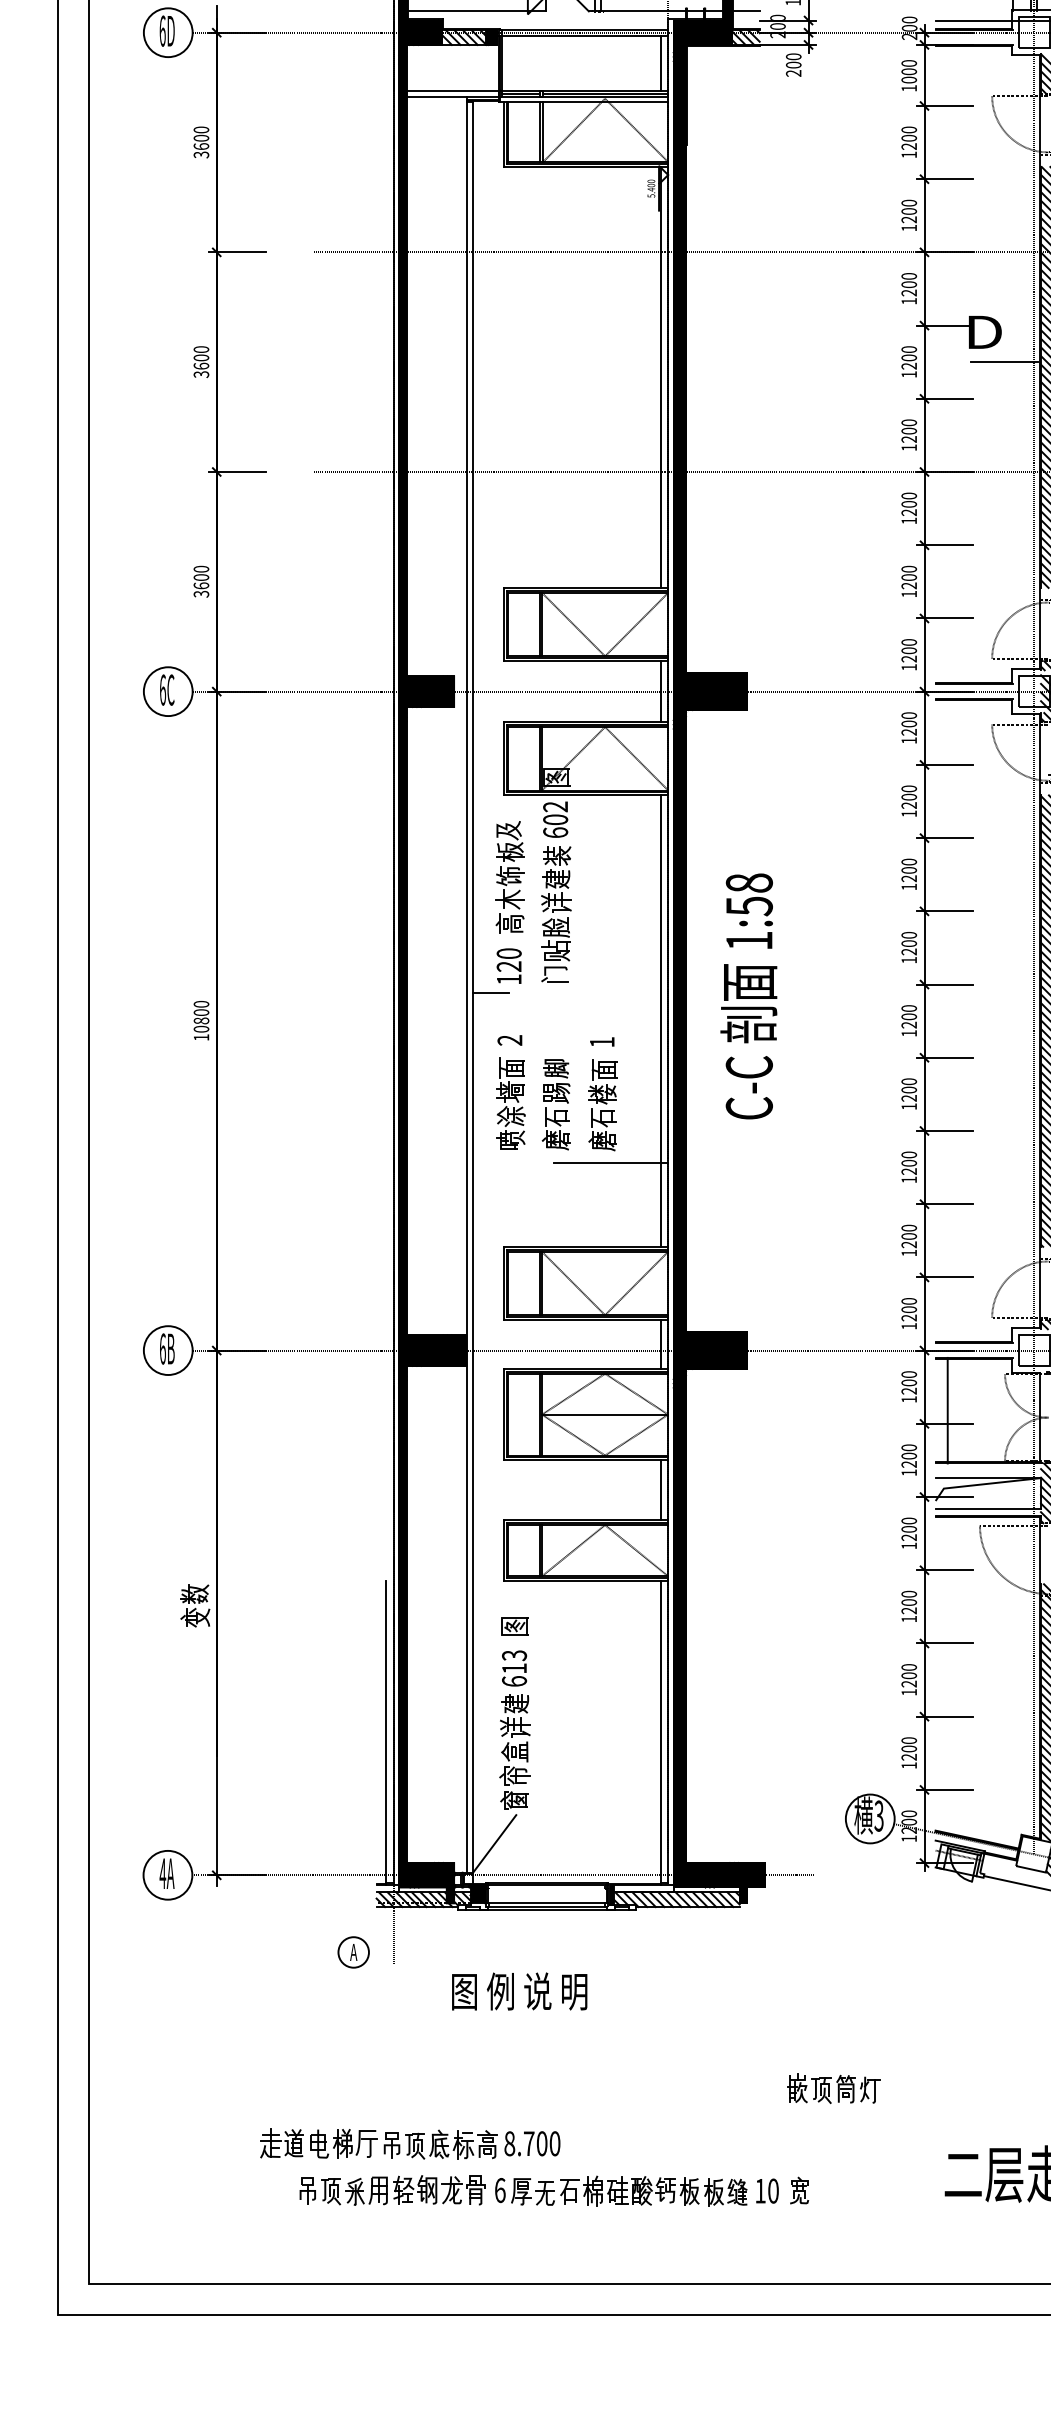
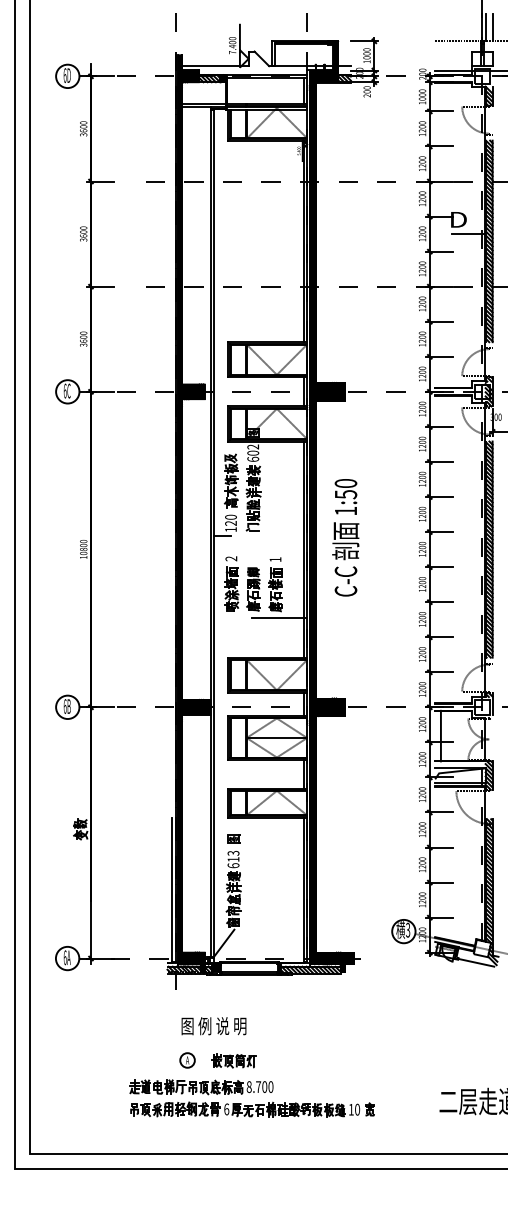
text: (748, 883) -> (345, 483), 1:58 -> 1:50
text: (161, 1873) -> (64, 957), 4A -> 6A
part: (353, 1952) -> (187, 1060), moved
text: (518, 1992) -> (213, 1026), moved
part: (831, 2088) -> (233, 1060), moved
part: (409, 2144) -> (201, 1087), moved

